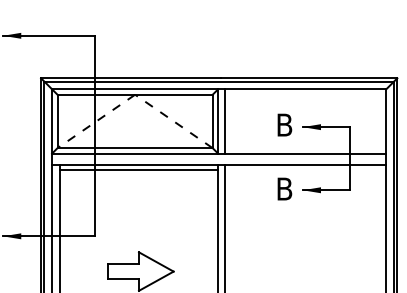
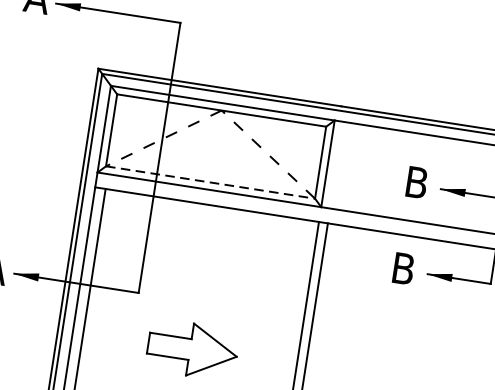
line: (224, 121) -> (336, 165), removed
line: (135, 148) -> (210, 183), solid -> dashed
line: (138, 170) -> (210, 213), removed

